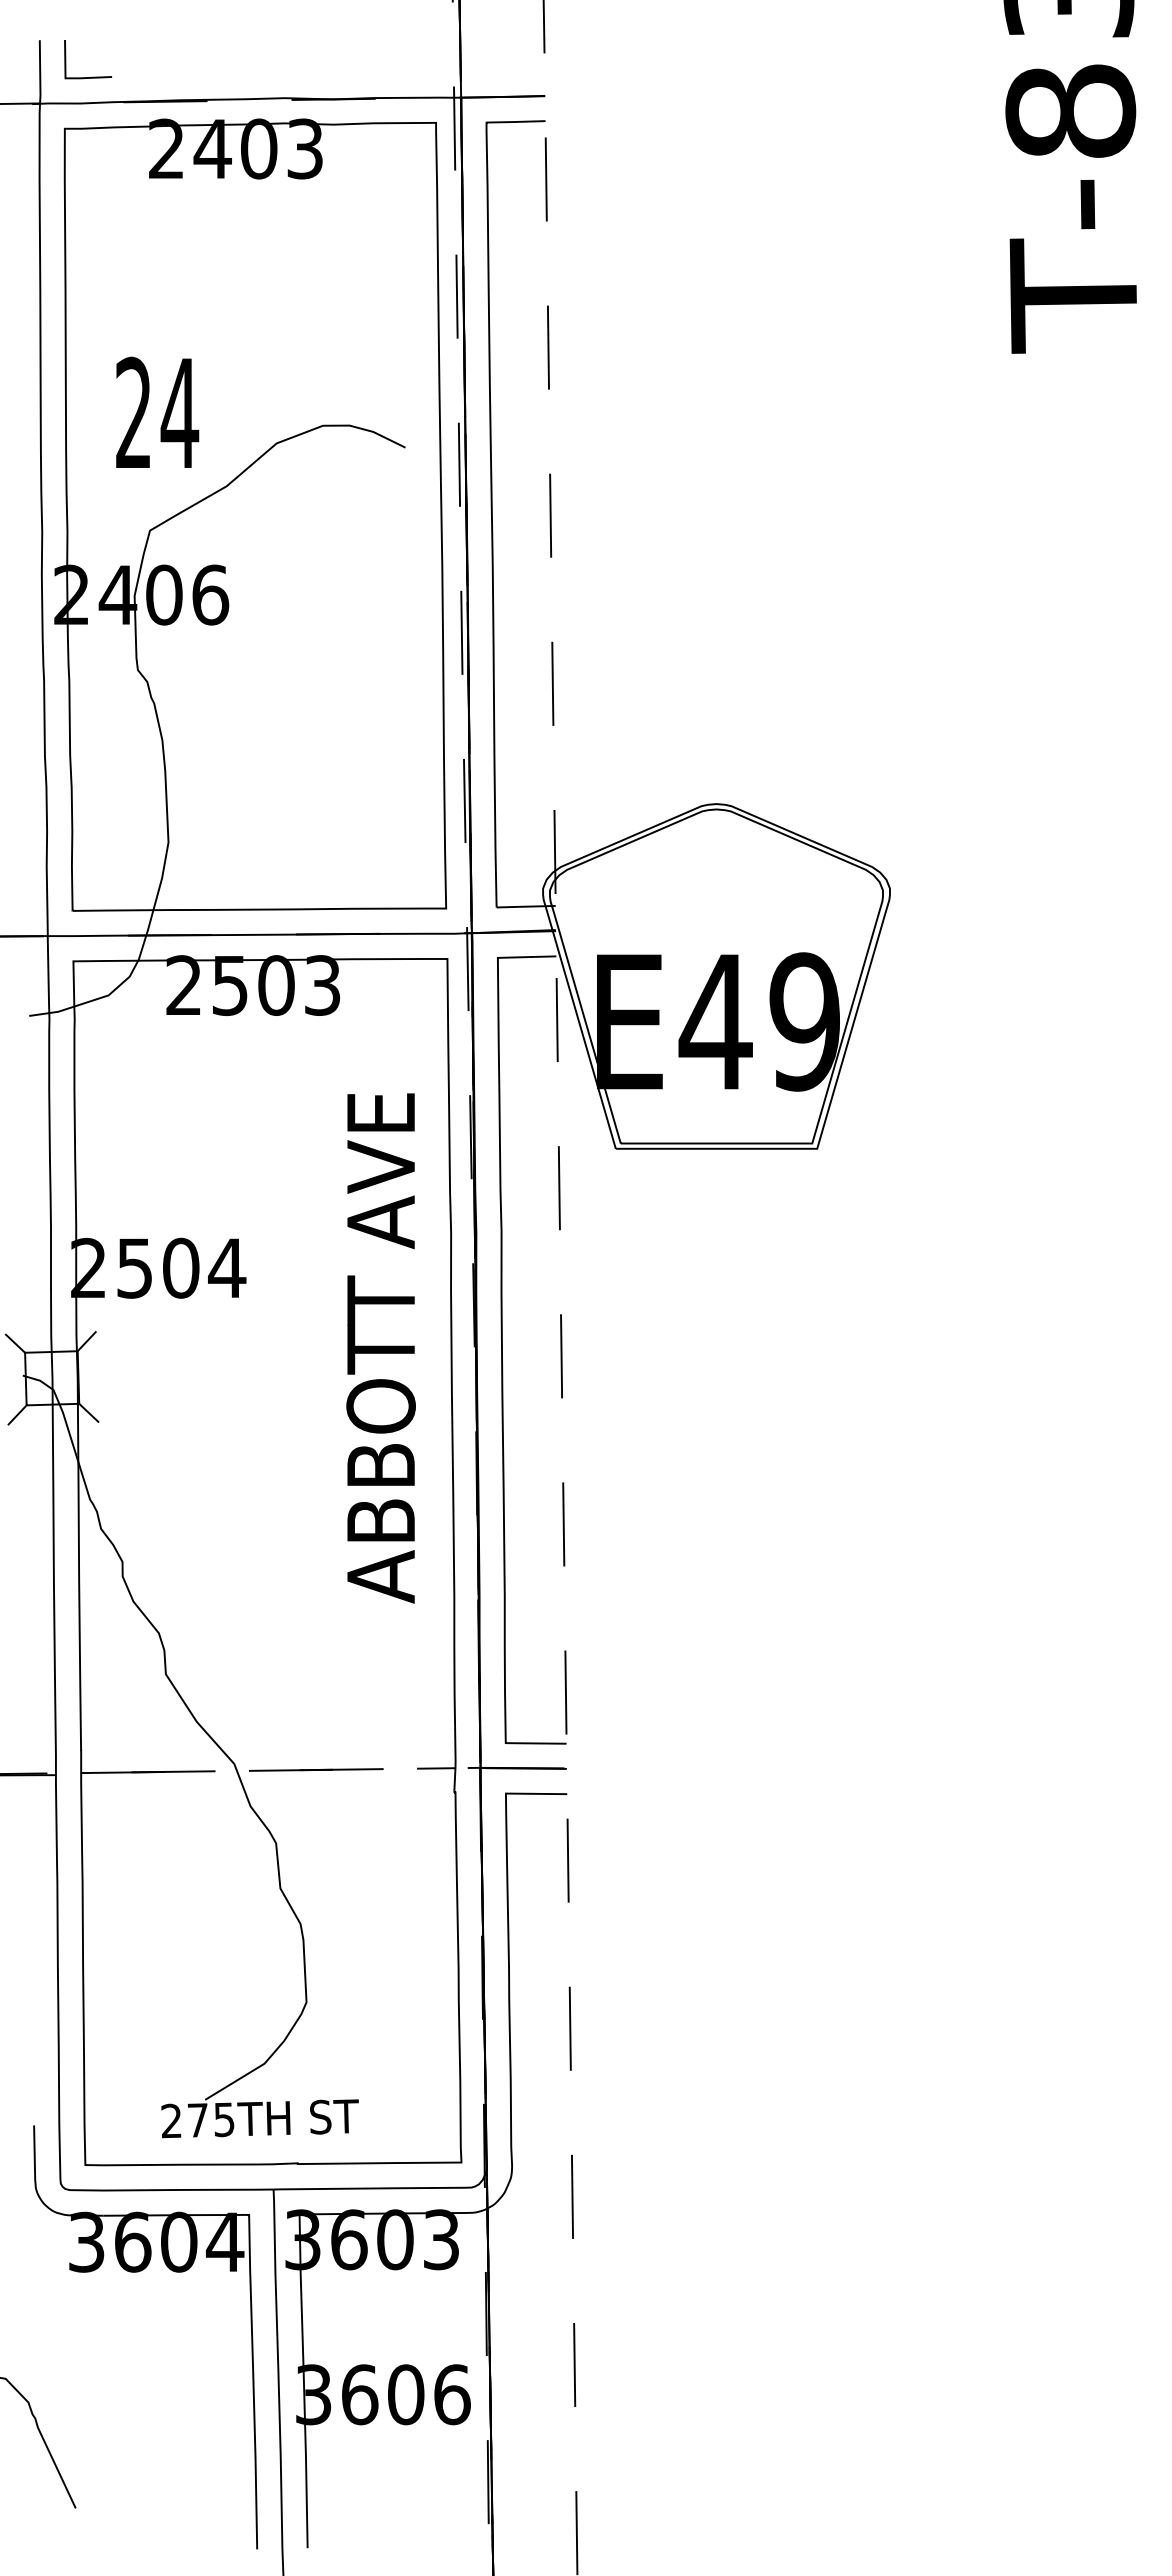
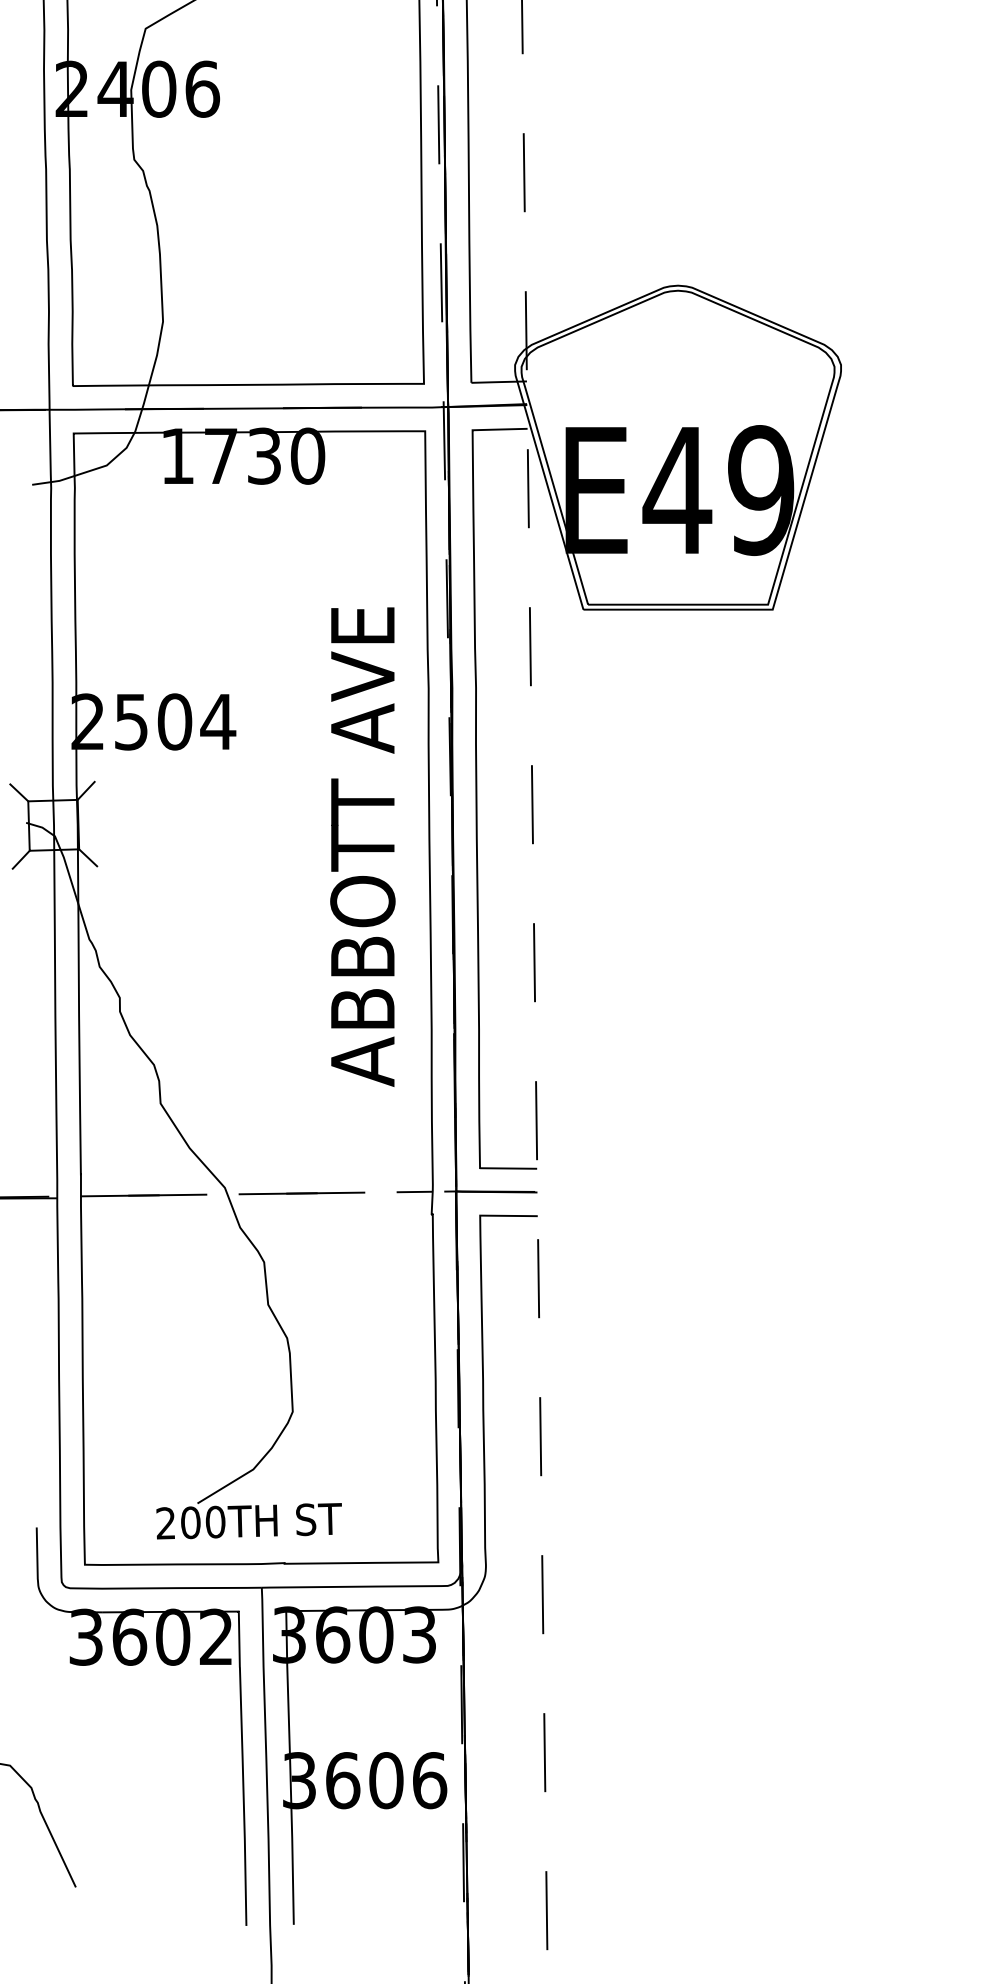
text: (253, 985) -> (242, 456), 2503 -> 1730
text: (380, 1348) -> (362, 847), moved
text: (210, 2119) -> (202, 1521), 275TH -> 200TH
text: (225, 2241) -> (216, 1636), 3604 -> 3602

